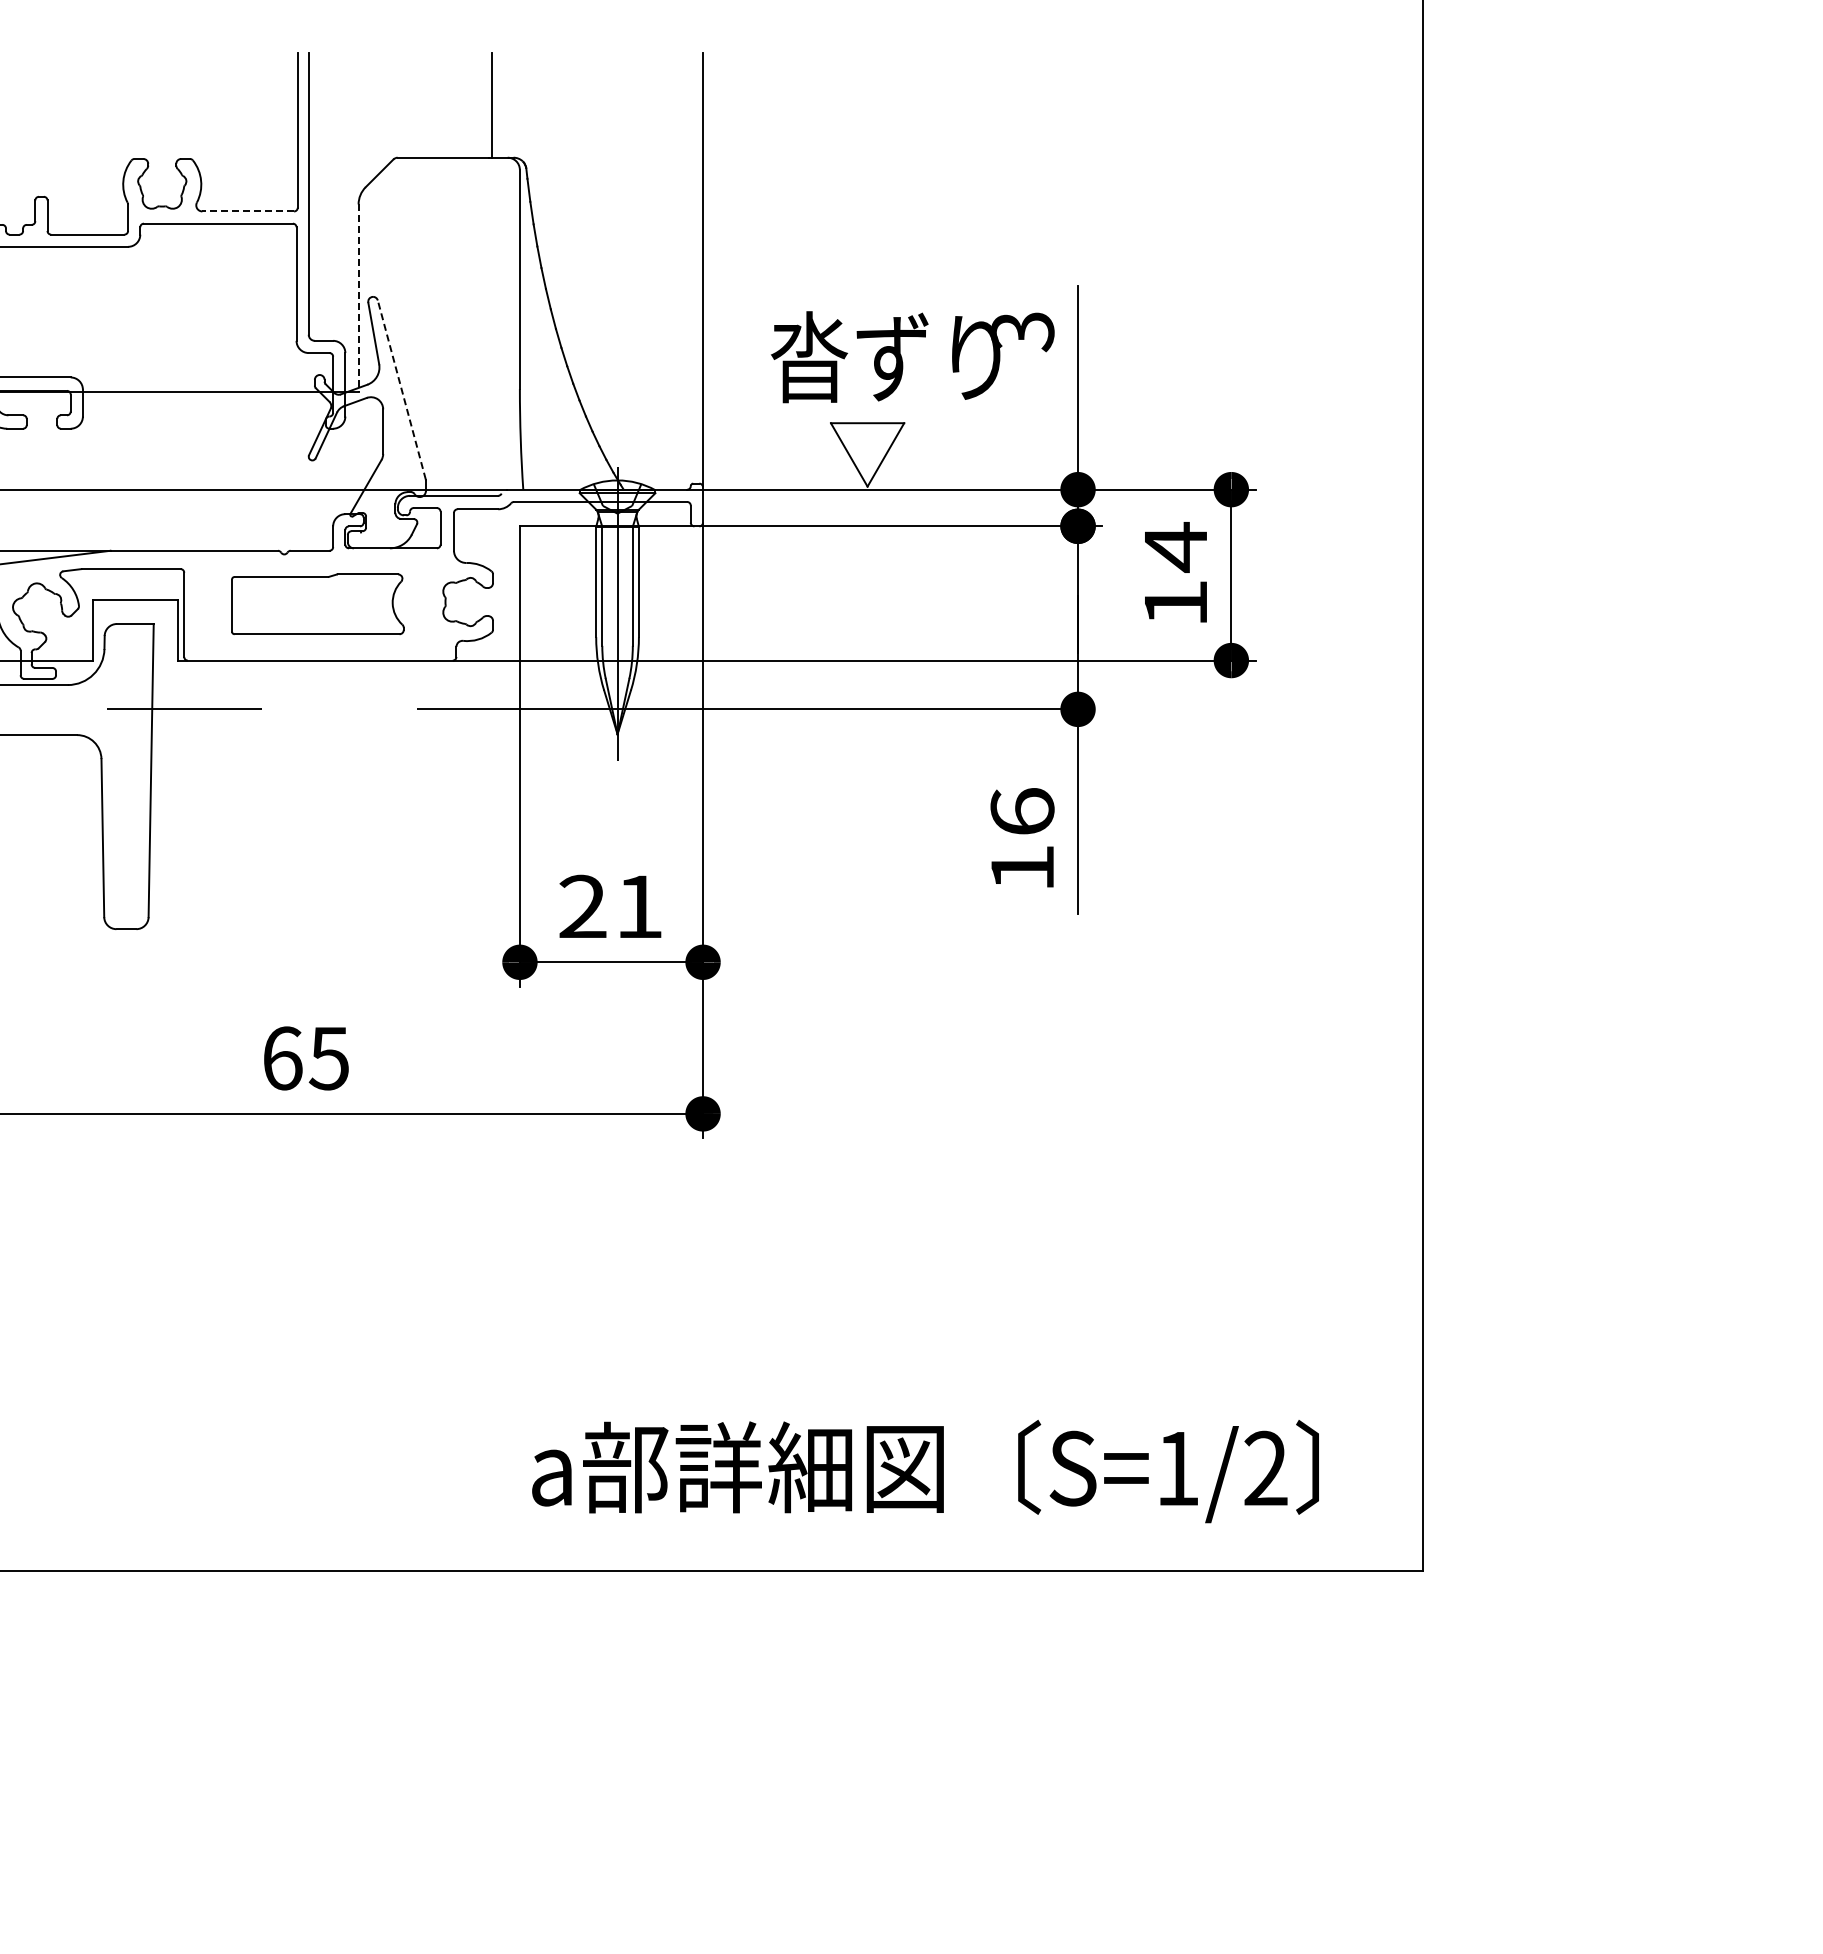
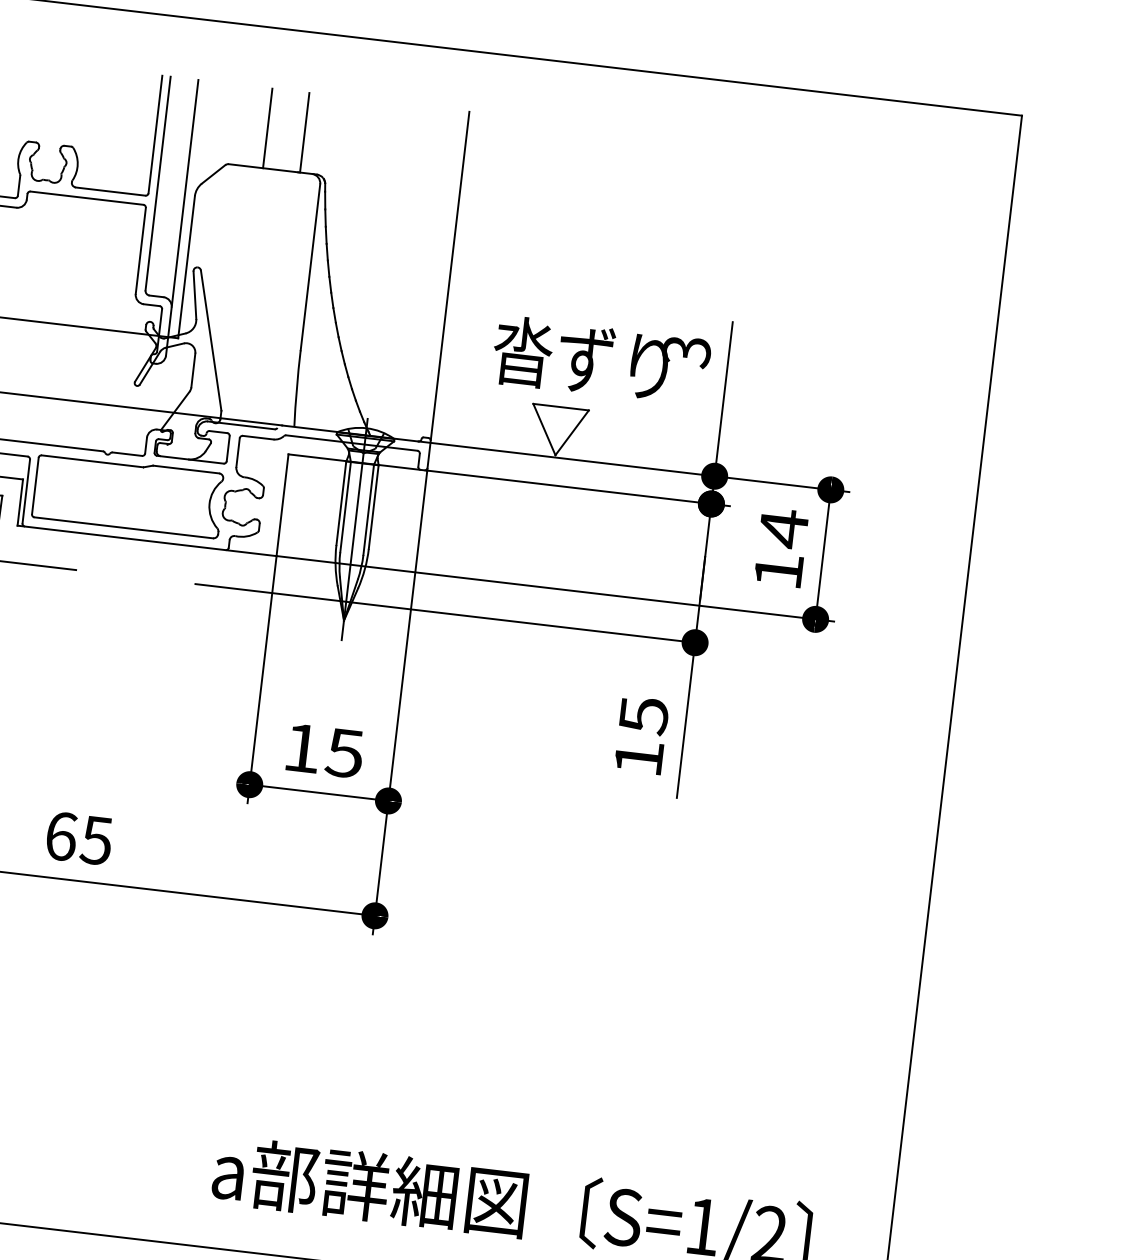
line: (443, 104) -> (268, 127), added
line: (345, 201) -> (185, 192), added
line: (248, 211) -> (110, 191), dashed -> solid
line: (358, 298) -> (186, 267), dashed -> solid
line: (401, 390) -> (210, 340), dashed -> solid
part: (317, 603) -> (128, 494), size x1.43
text: (1022, 812) -> (643, 715), 16 -> 15
text: (610, 906) -> (323, 750), 21 -> 15

